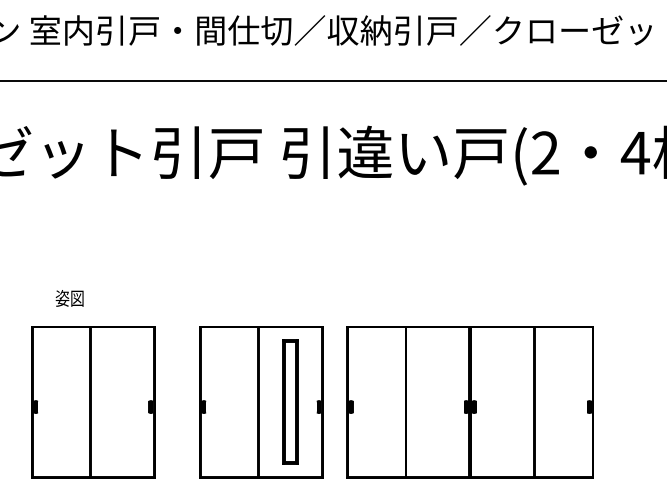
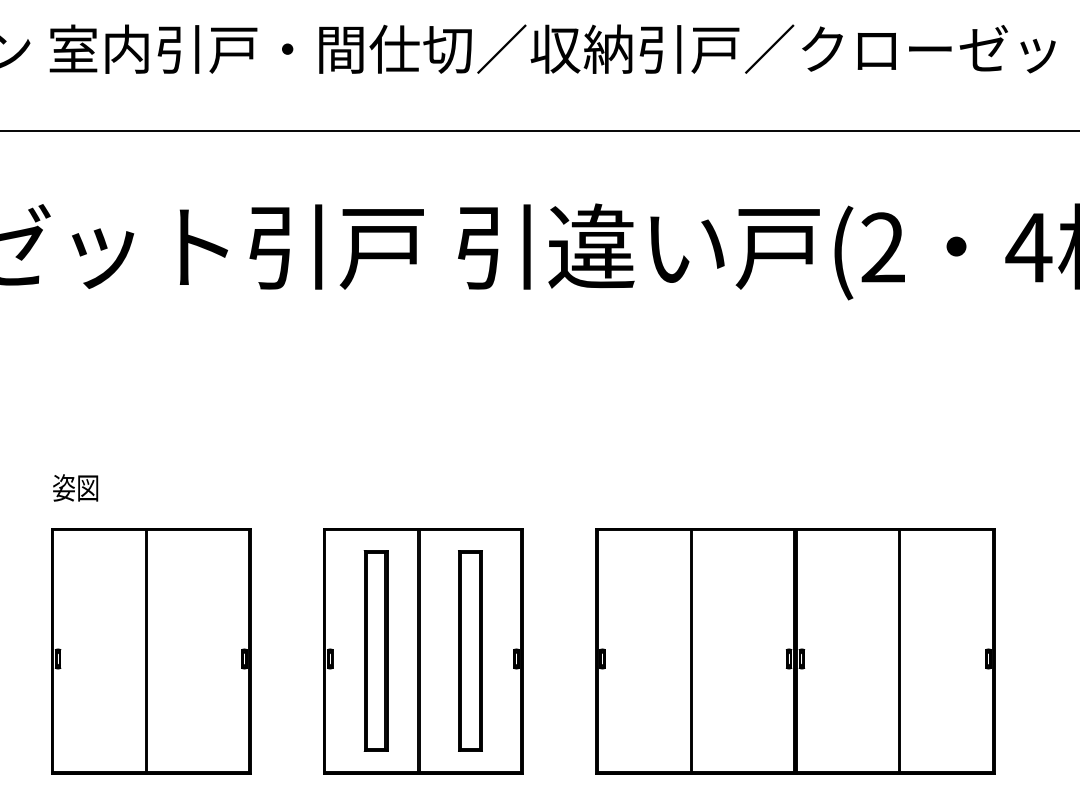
text: (69, 298) -> (75, 488), moved
part: (232, 401) -> (376, 649), added
part: (469, 402) -> (794, 651), moved

